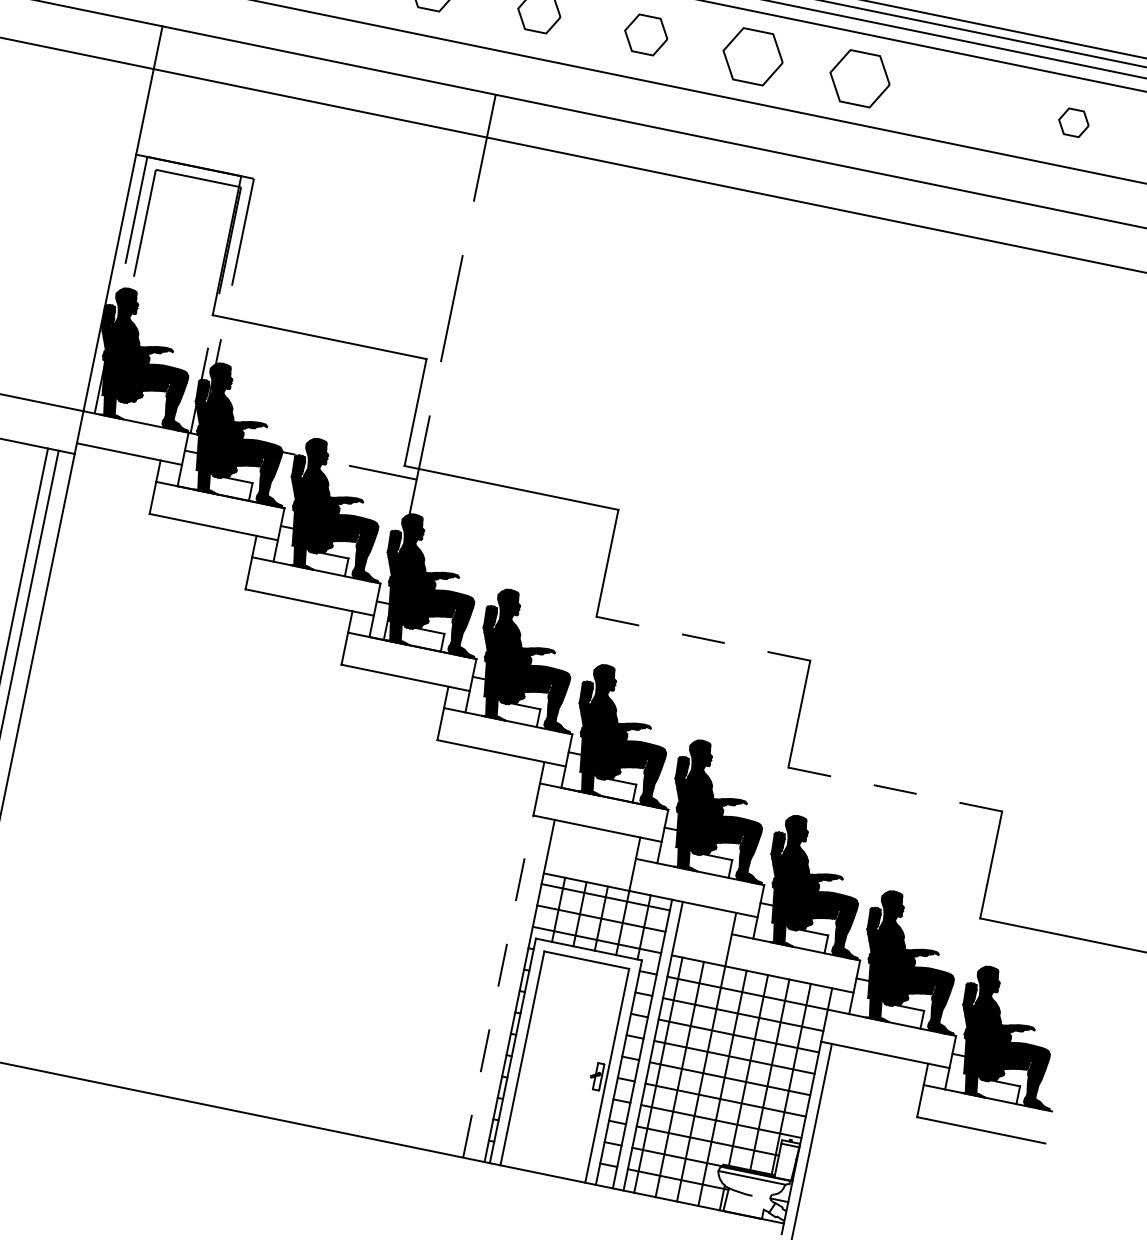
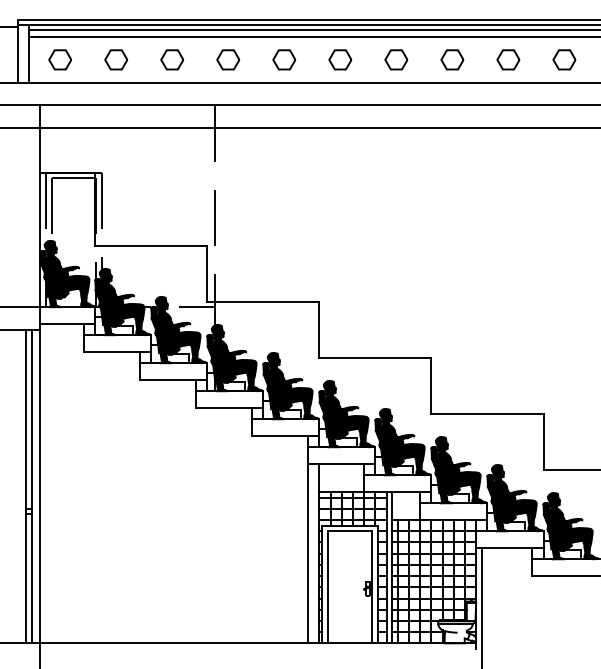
part: (753, 56) -> (340, 59), size x0.71
part: (860, 78) -> (396, 59), size x0.71
part: (967, 100) -> (452, 59), added
part: (1074, 122) -> (508, 59), size x1.43
line: (701, 638) -> (374, 357), dashed -> solid
line: (893, 788) -> (486, 413), dashed -> solid
line: (498, 986) -> (308, 553), dashed -> solid

